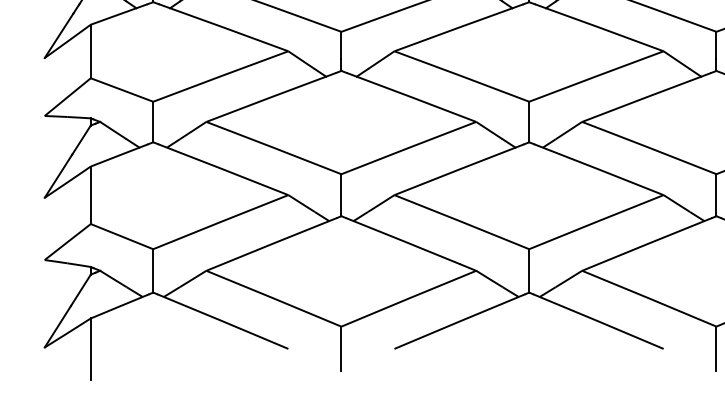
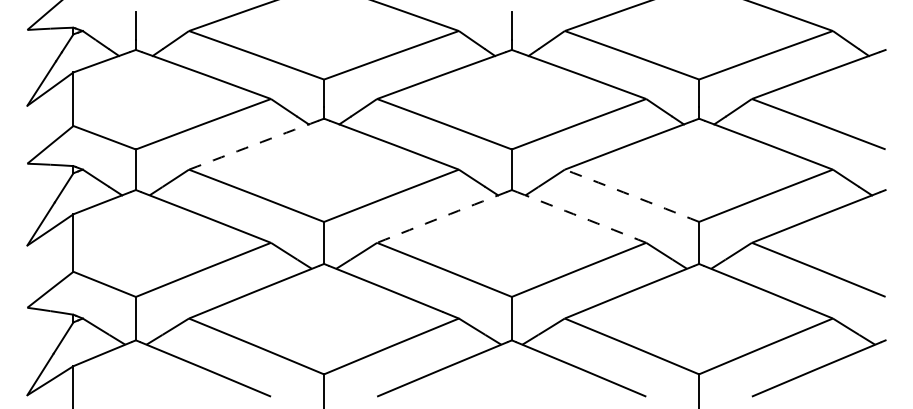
arc: (270, 97) -> (253, 145), solid -> dashed
arc: (649, 147) -> (632, 195), solid -> dashed
arc: (459, 169) -> (442, 217), solid -> dashed
arc: (598, 169) -> (581, 217), solid -> dashed

